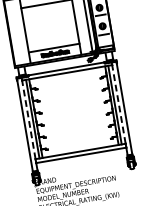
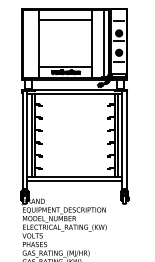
line: (119, 104) -> (122, 135), dashed -> solid
line: (28, 119) -> (27, 135), dashed -> solid

